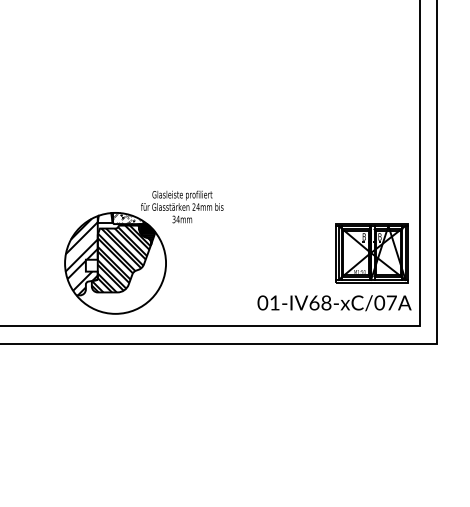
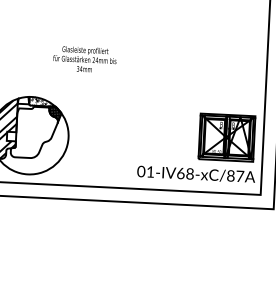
text: (182, 206) -> (85, 59), moved
hatch: (120, 258) -> (33, 132), removed
text: (379, 303) -> (230, 176), 01-IV68-xC/07A -> 01-IV68-xC/87A

